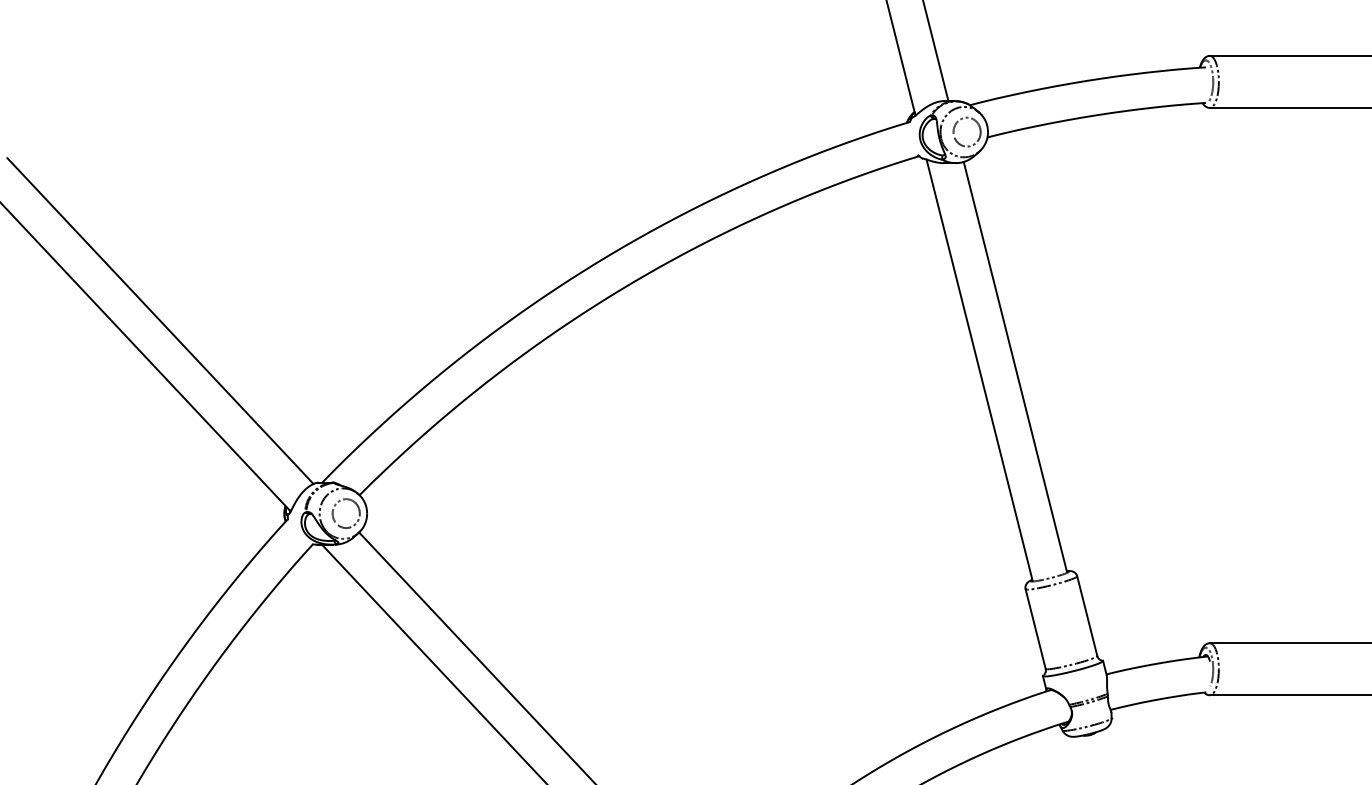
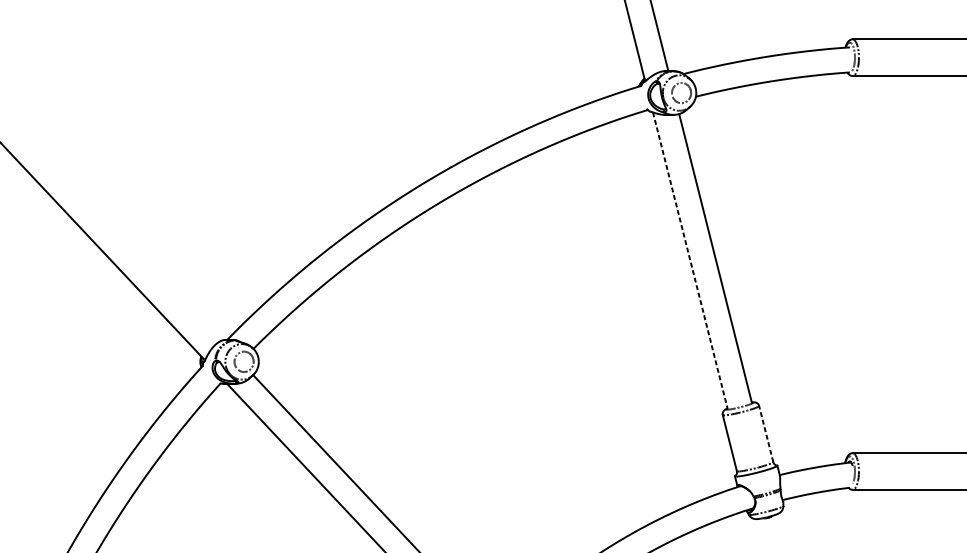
line: (160, 321) -> (113, 226), removed
line: (979, 370) -> (690, 260), solid -> dashed
line: (1087, 615) -> (766, 433), solid -> dashed

